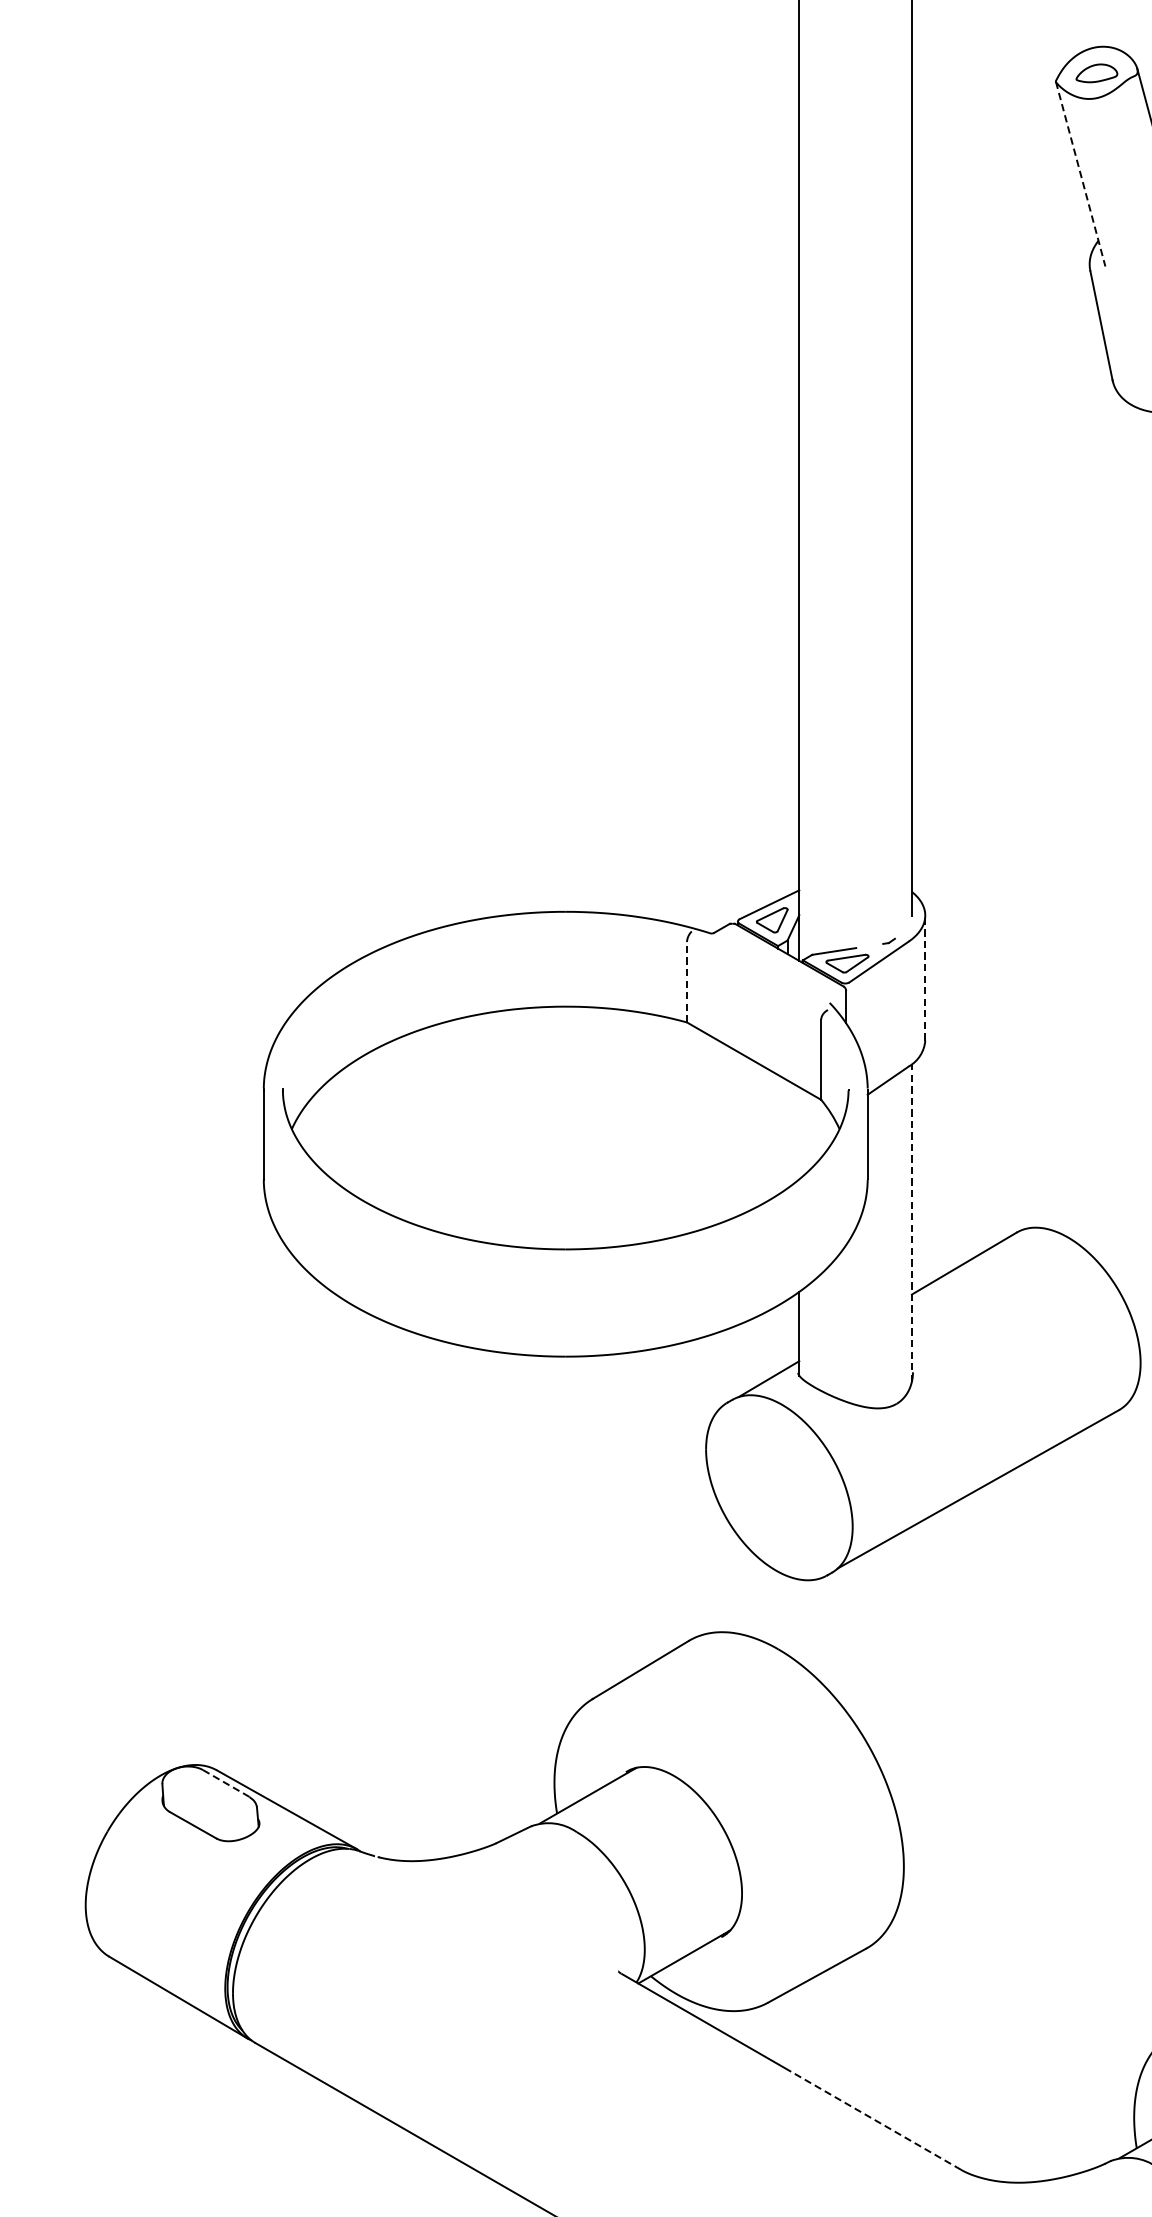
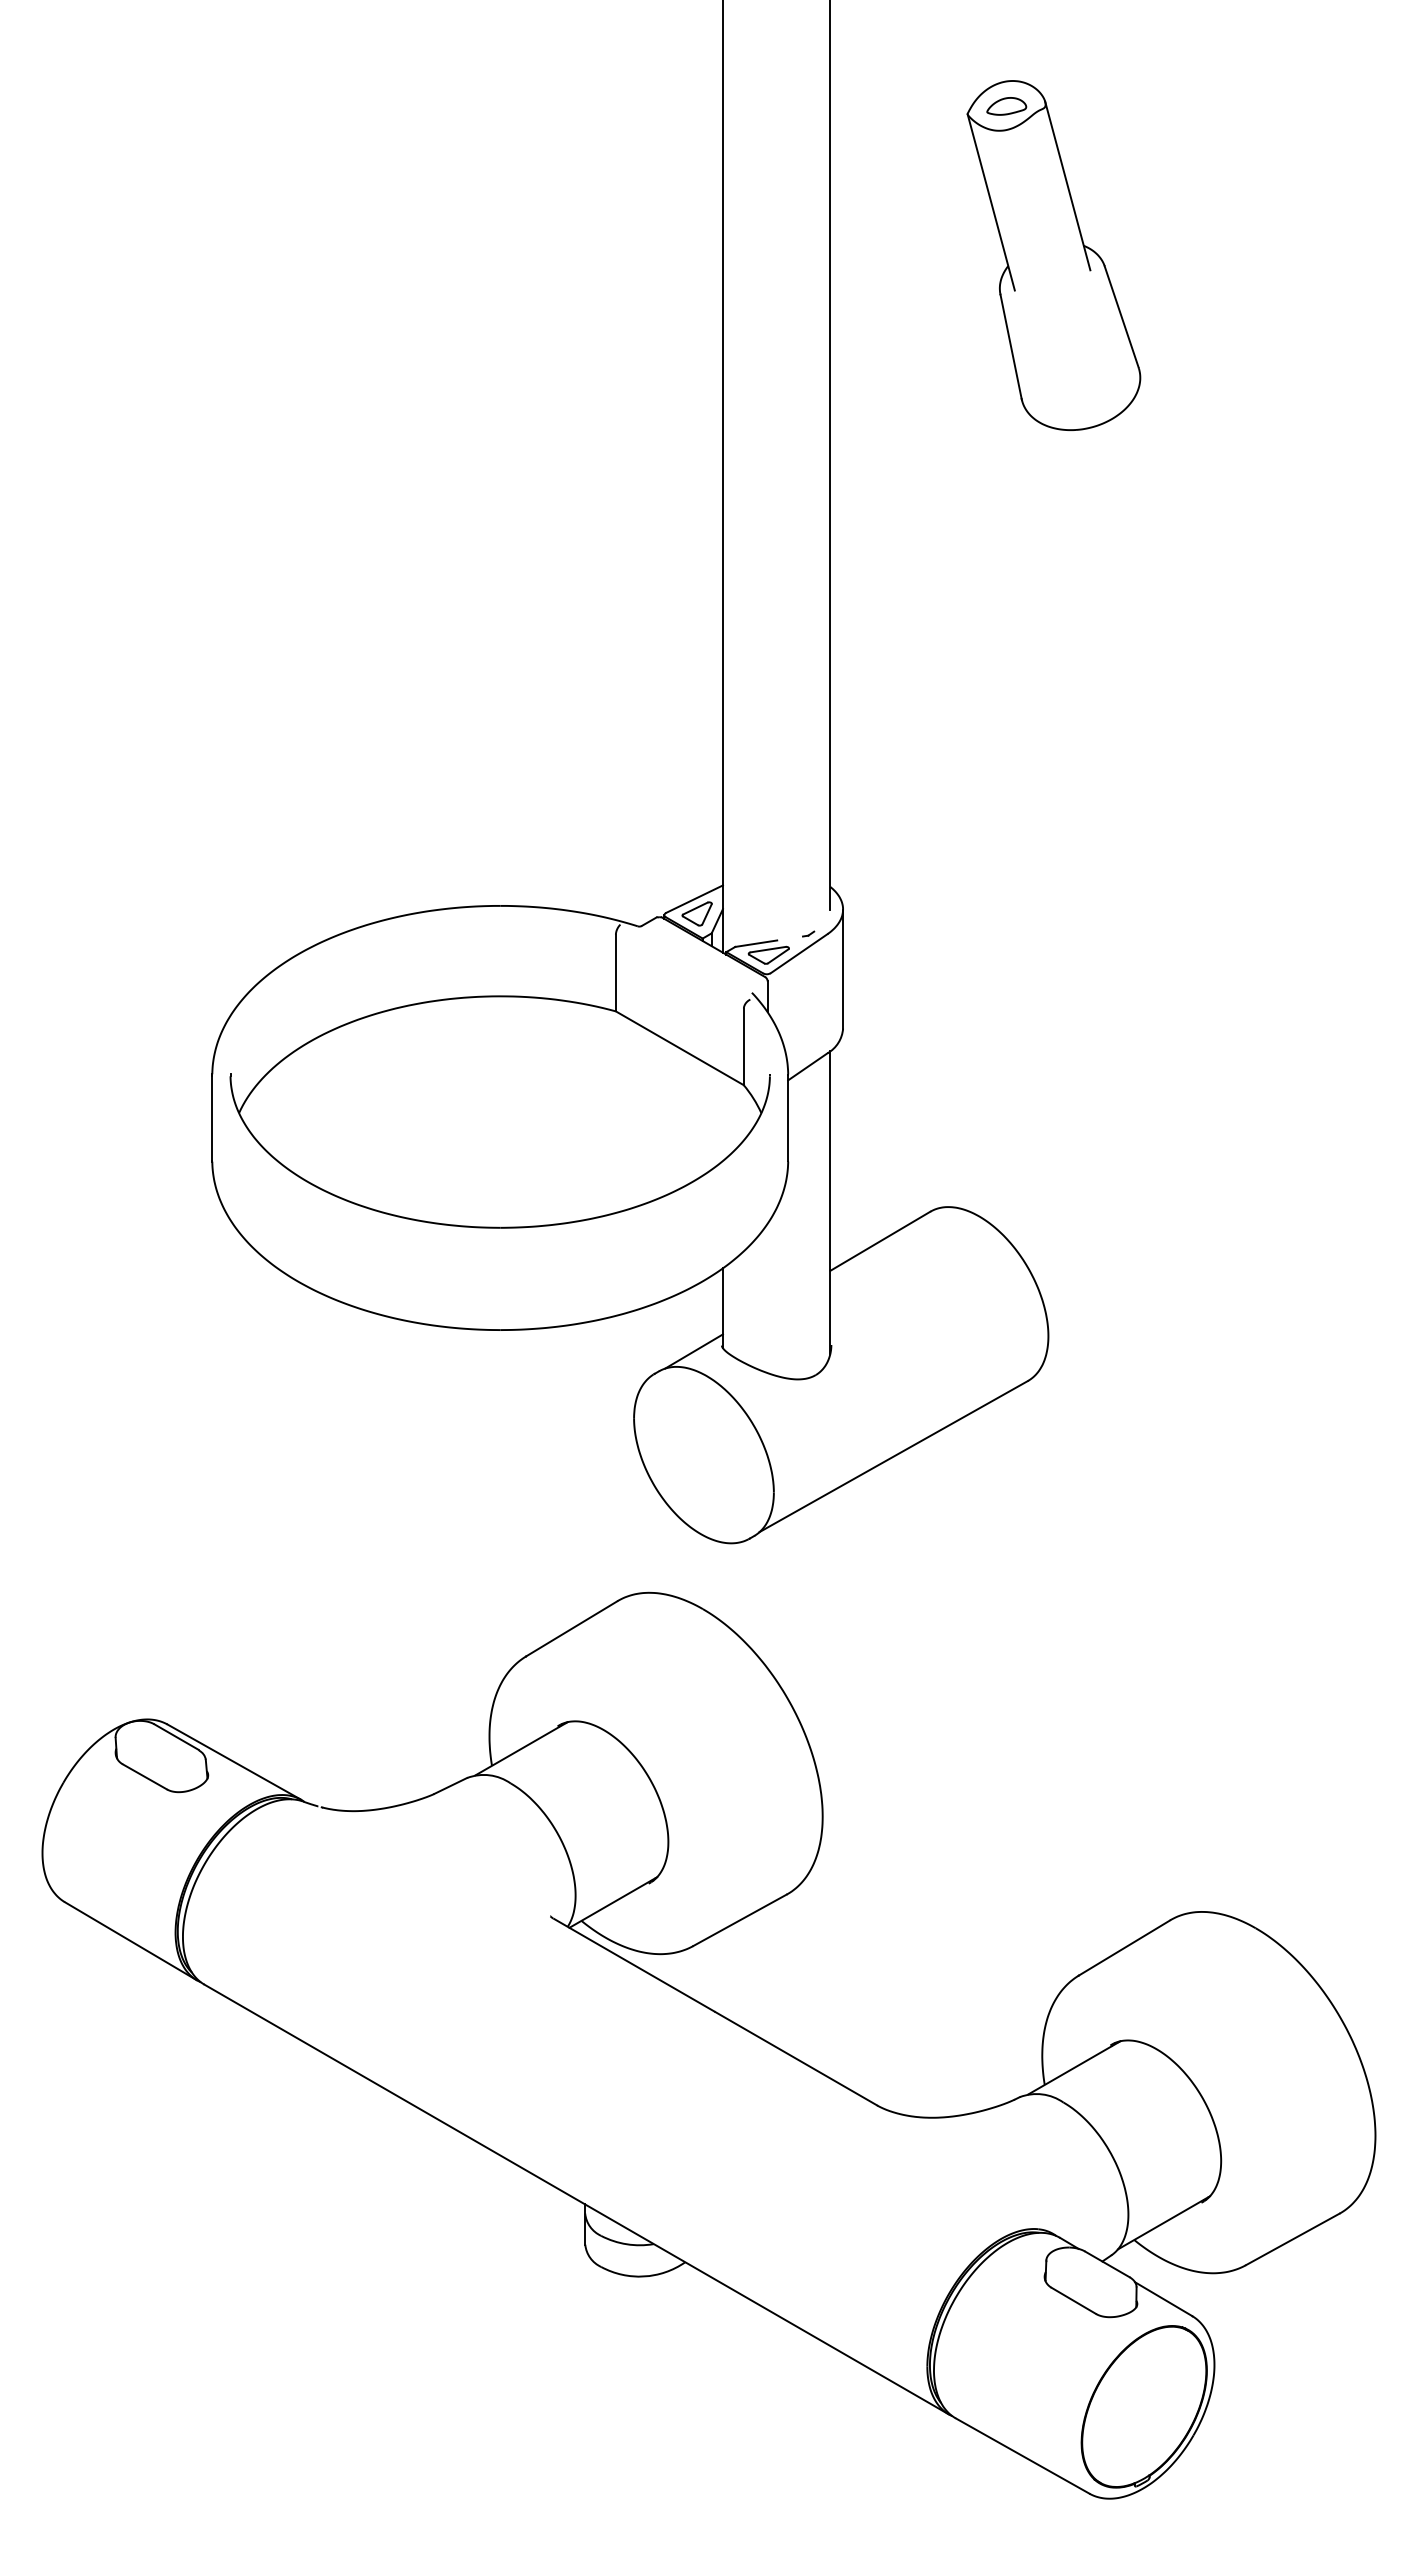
line: (1080, 174) -> (991, 202), dashed -> solid
line: (925, 978) -> (843, 969), dashed -> solid
line: (686, 981) -> (615, 972), dashed -> solid
line: (912, 1222) -> (830, 1202), dashed -> solid
line: (226, 1783) -> (176, 1737), dashed -> solid
line: (875, 2120) -> (795, 2058), dashed -> solid

